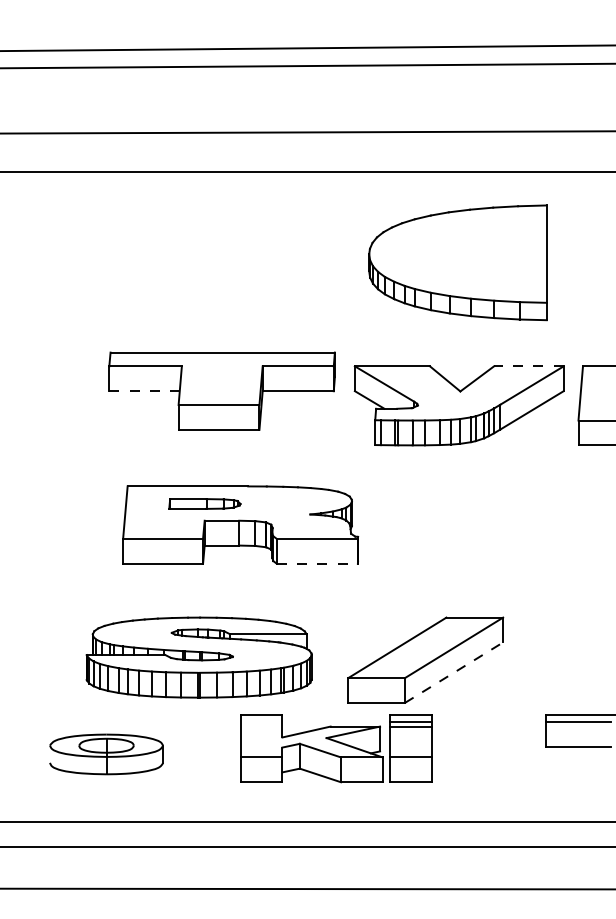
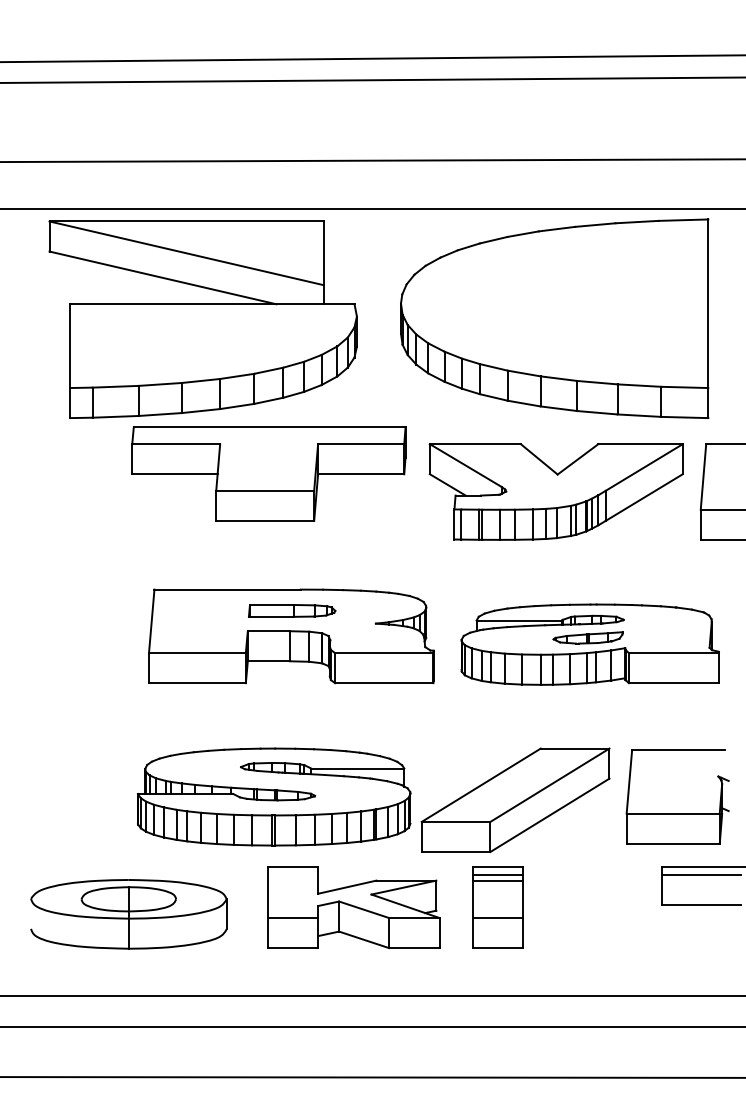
part: (457, 262) -> (554, 318), size x1.43
part: (167, 263) -> (202, 319), added
line: (528, 366) -> (640, 444), dashed -> solid
line: (144, 391) -> (174, 474), dashed -> solid
part: (205, 503) -> (292, 610), moved
part: (486, 531) -> (589, 644), added
line: (317, 563) -> (384, 683), dashed -> solid
part: (199, 657) -> (274, 796), moved
part: (559, 671) -> (677, 813), added
line: (453, 672) -> (549, 815), dashed -> solid
part: (311, 748) -> (353, 907), moved
part: (106, 754) -> (128, 914), size x1.43

